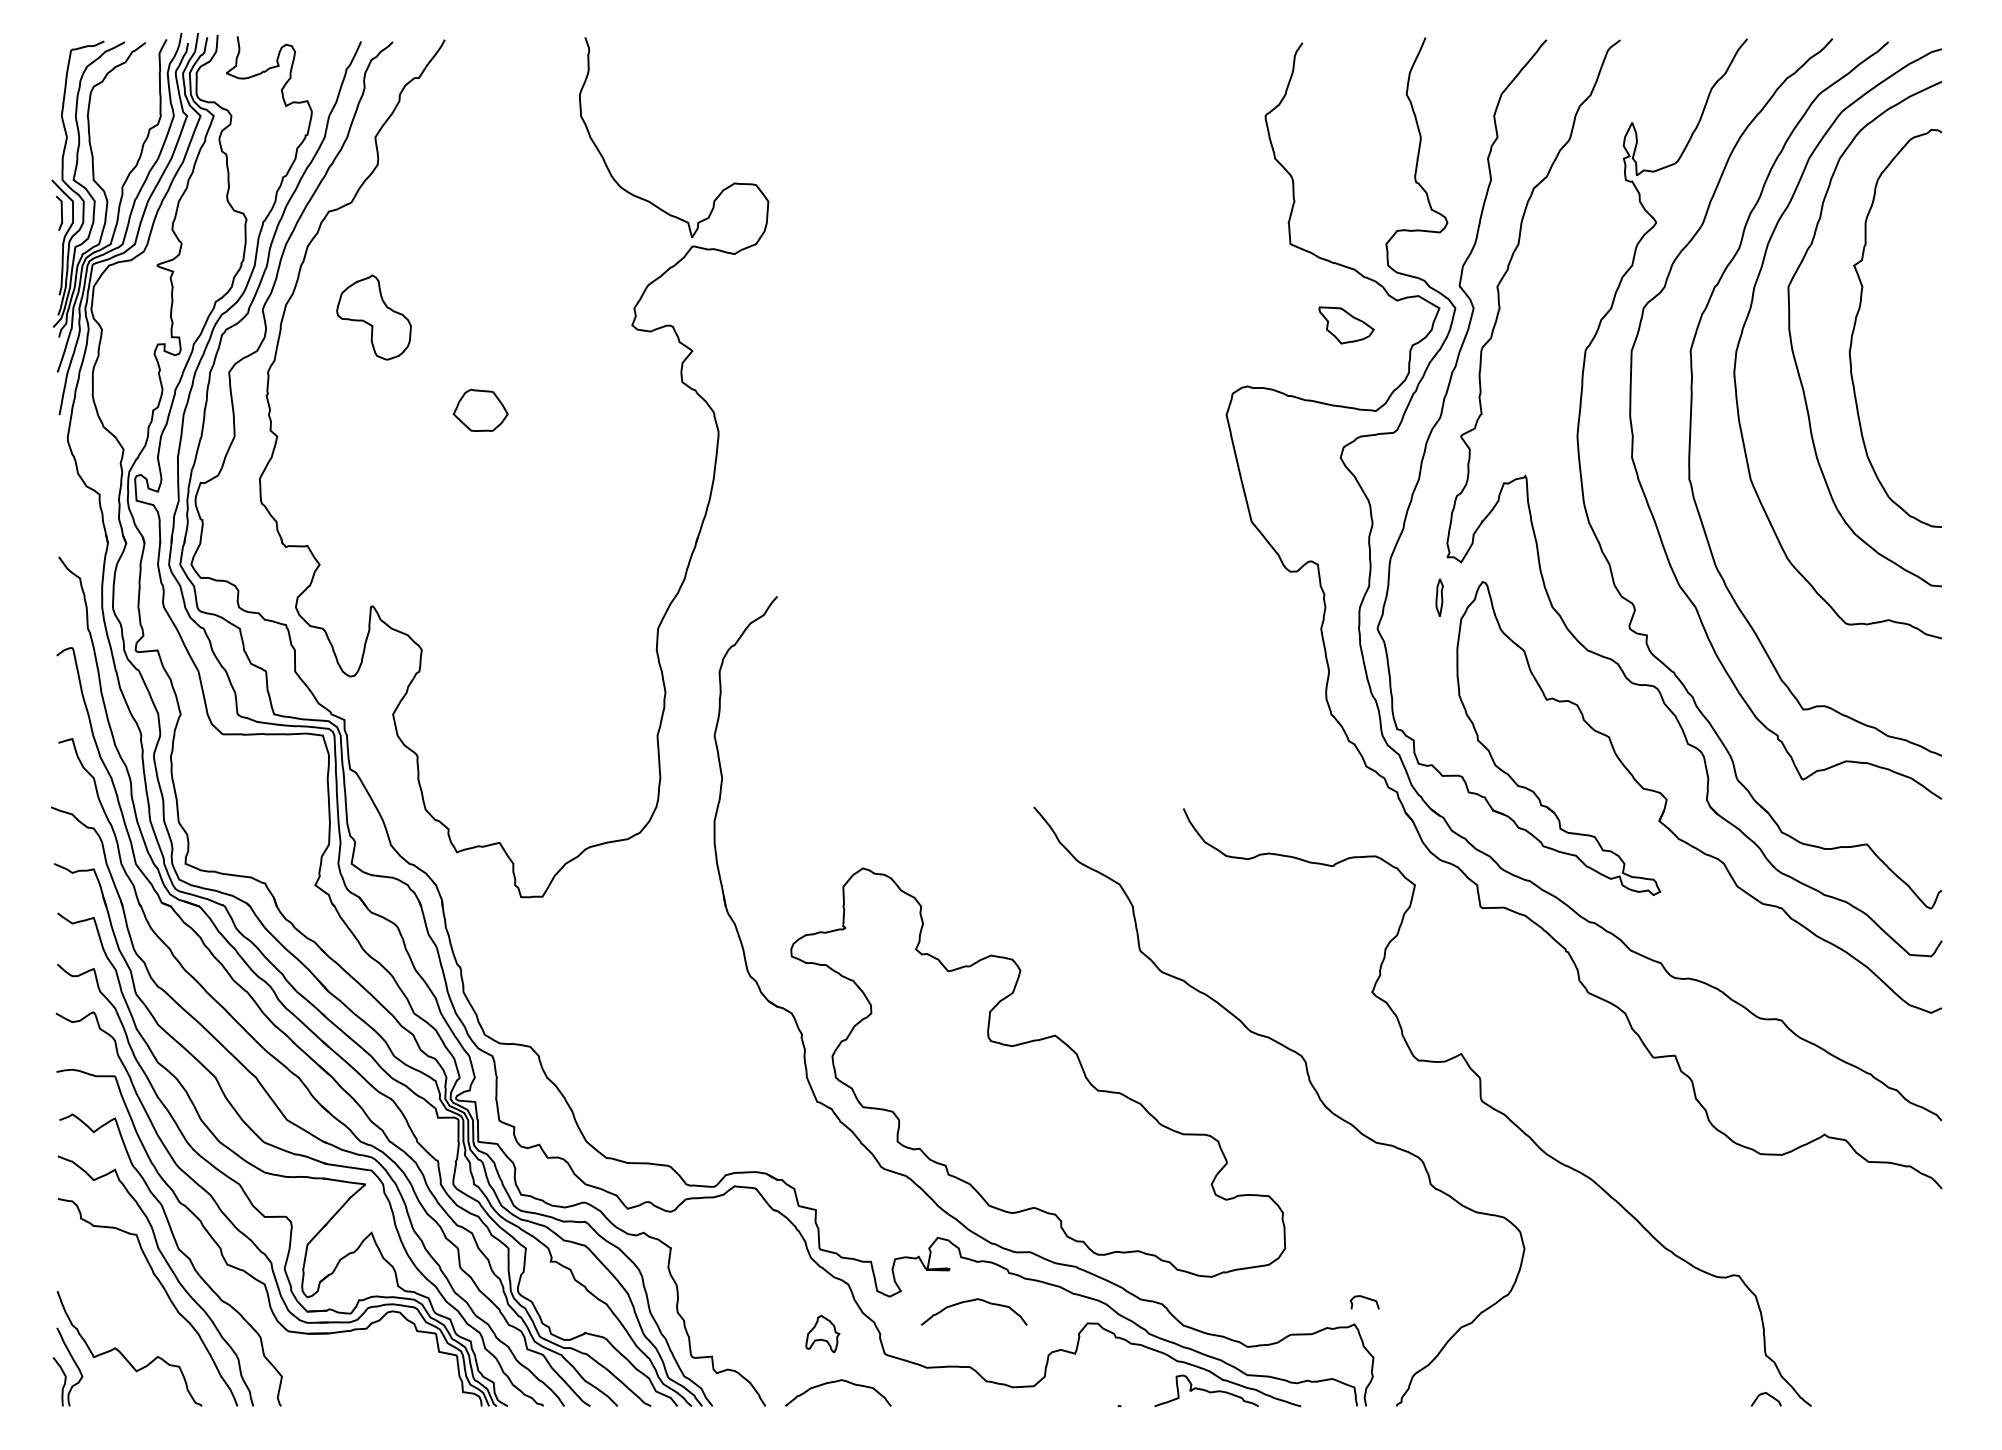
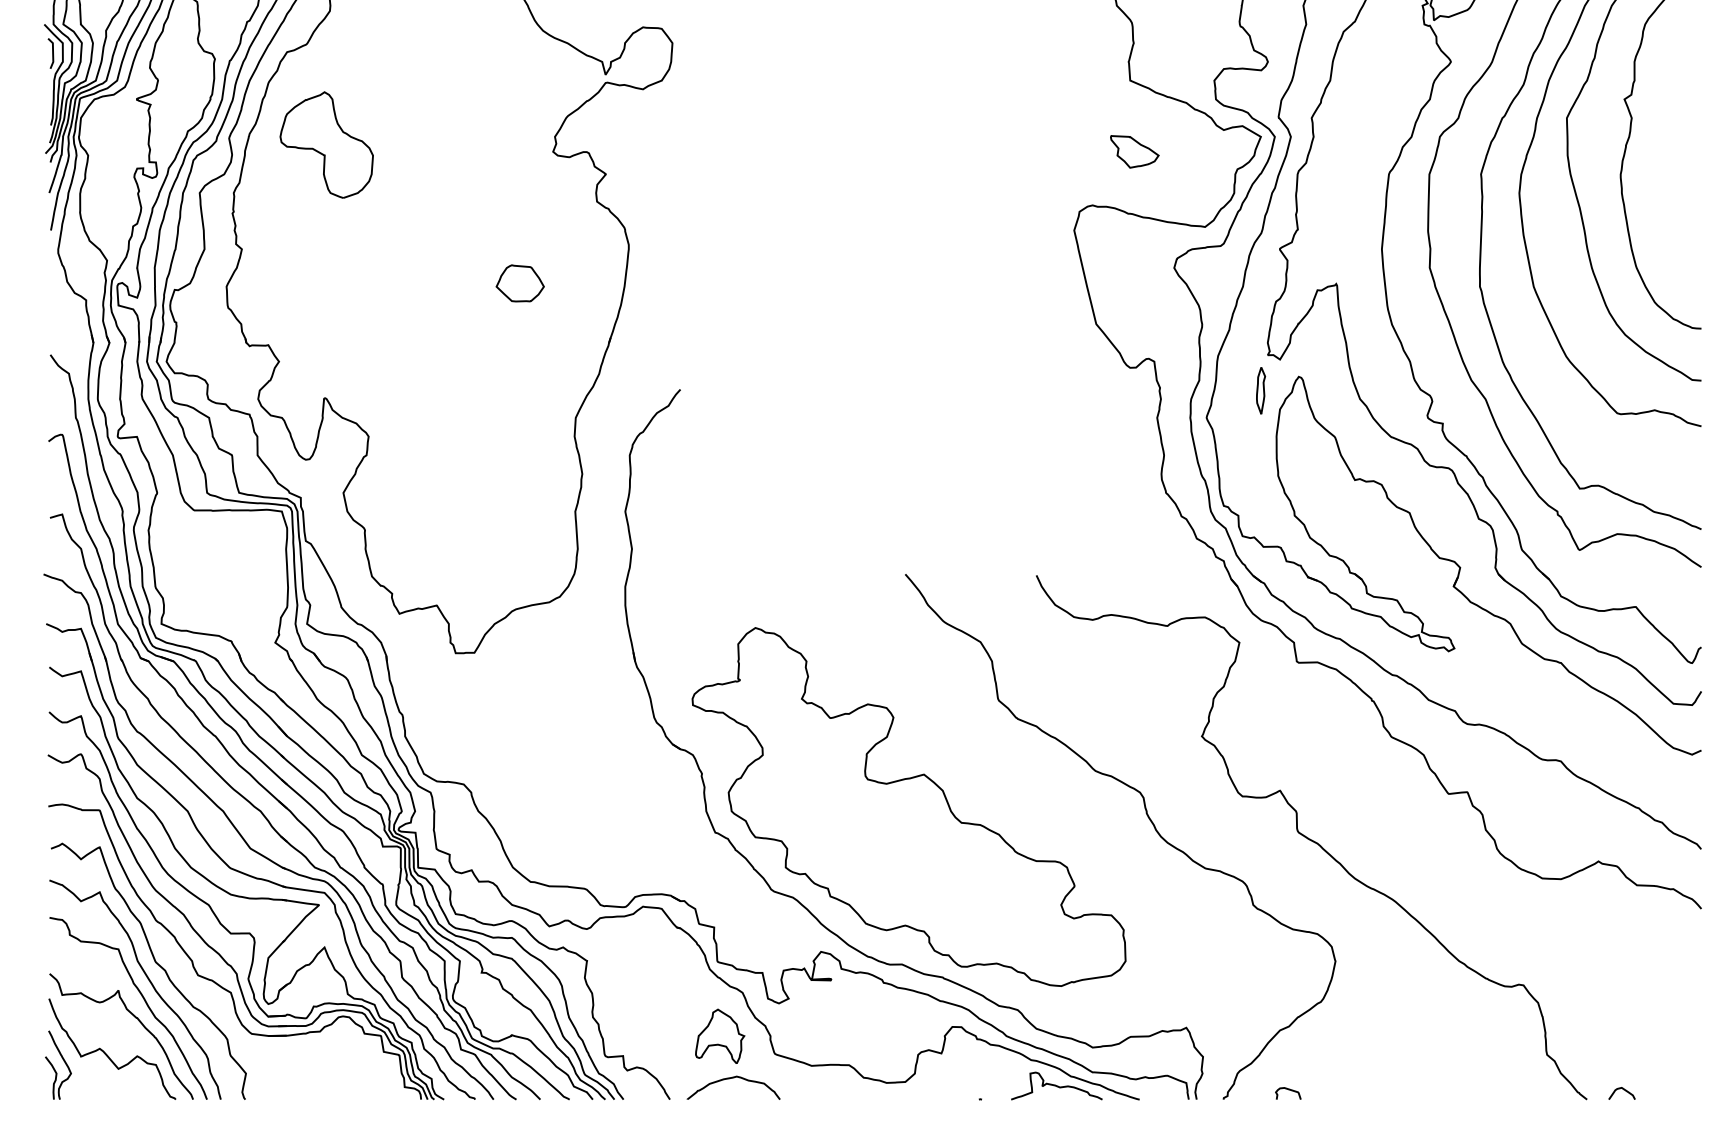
part: (373, 317) -> (326, 144), size x1.43
part: (1346, 325) -> (1134, 151), moved
part: (480, 409) -> (520, 282), moved
part: (1439, 597) -> (1260, 390), size x1.43
curve: (1364, 1298) -> (1288, 1090), moved
curve: (973, 1301) -> (852, 1007), removed
curve: (155, 1313) -> (135, 1018), added
part: (822, 1333) -> (719, 1035), size x1.67
curve: (1768, 1395) -> (1623, 1090), moved

